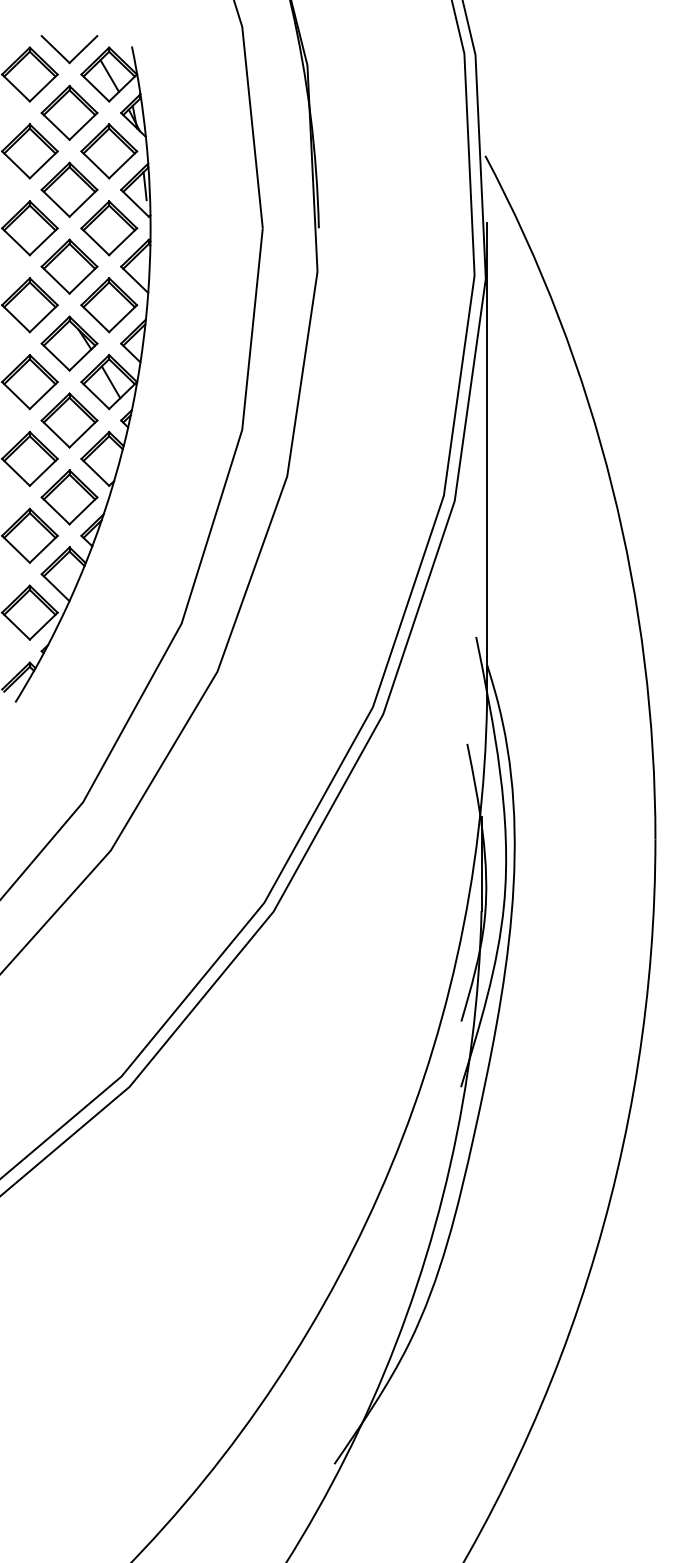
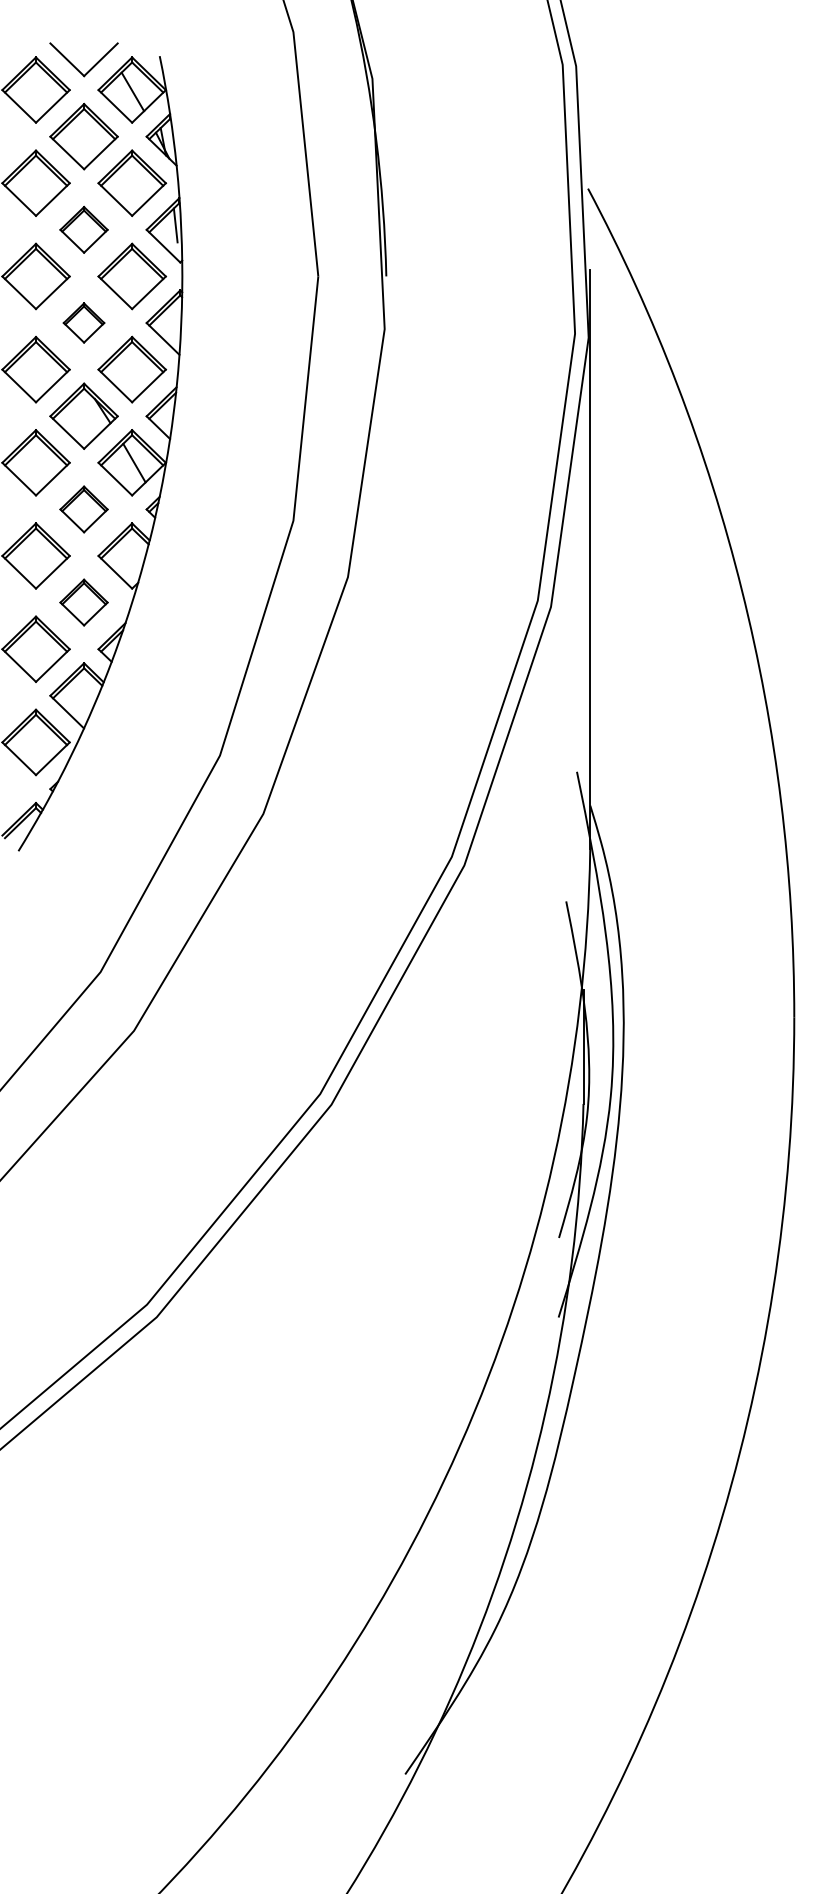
part: (69, 189) -> (83, 229), size x0.7
part: (69, 266) -> (83, 322), size x0.6
part: (69, 420) -> (83, 509), size x0.7
part: (69, 497) -> (83, 602), size x0.7

